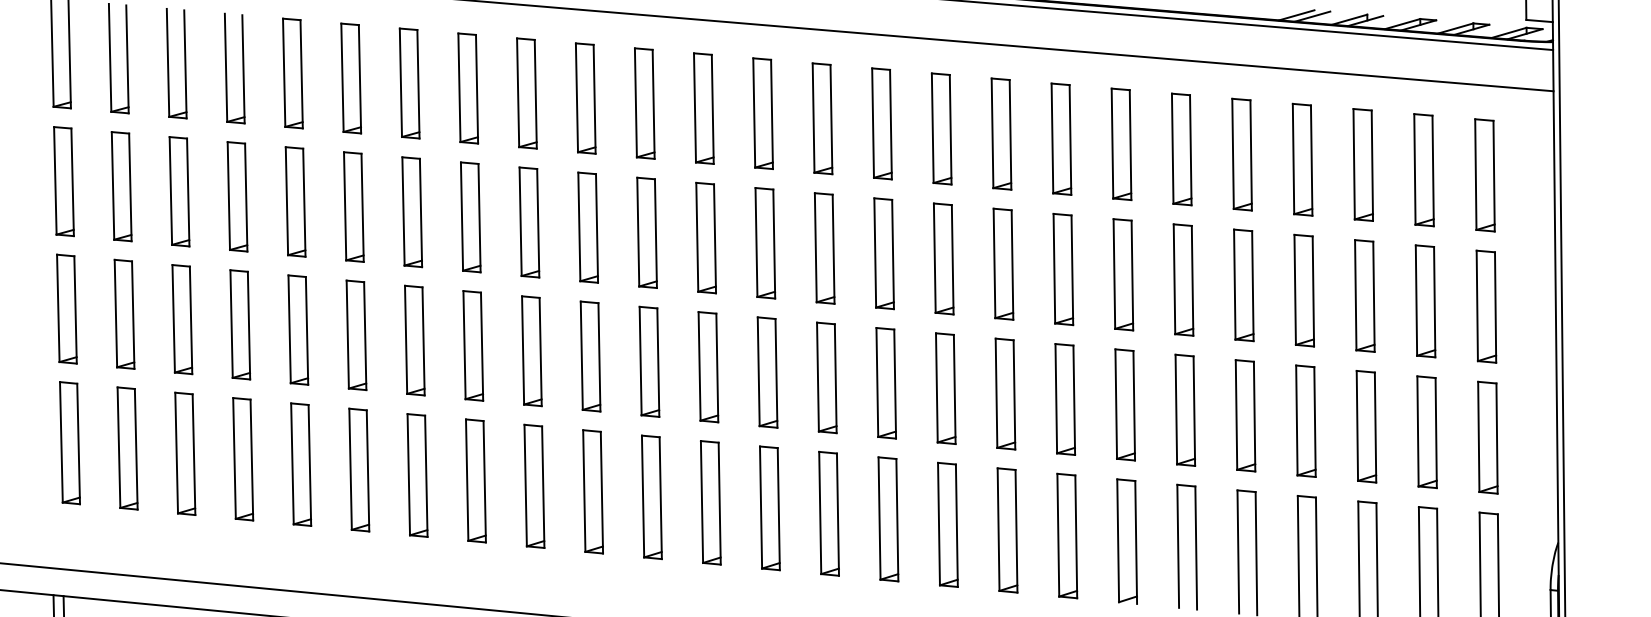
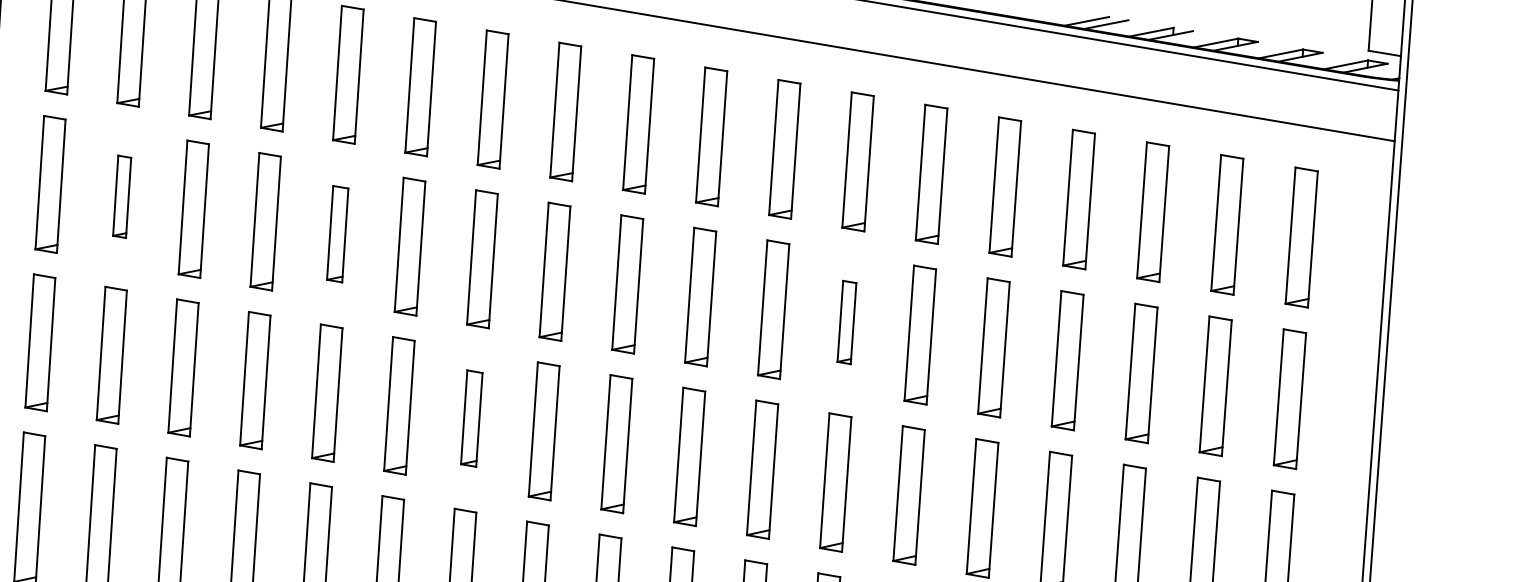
part: (529, 222) -> (122, 196), size x0.6
part: (705, 237) -> (337, 233), size x0.7
part: (1123, 274) -> (847, 322), size x0.6
part: (826, 377) -> (471, 418), size x0.7

